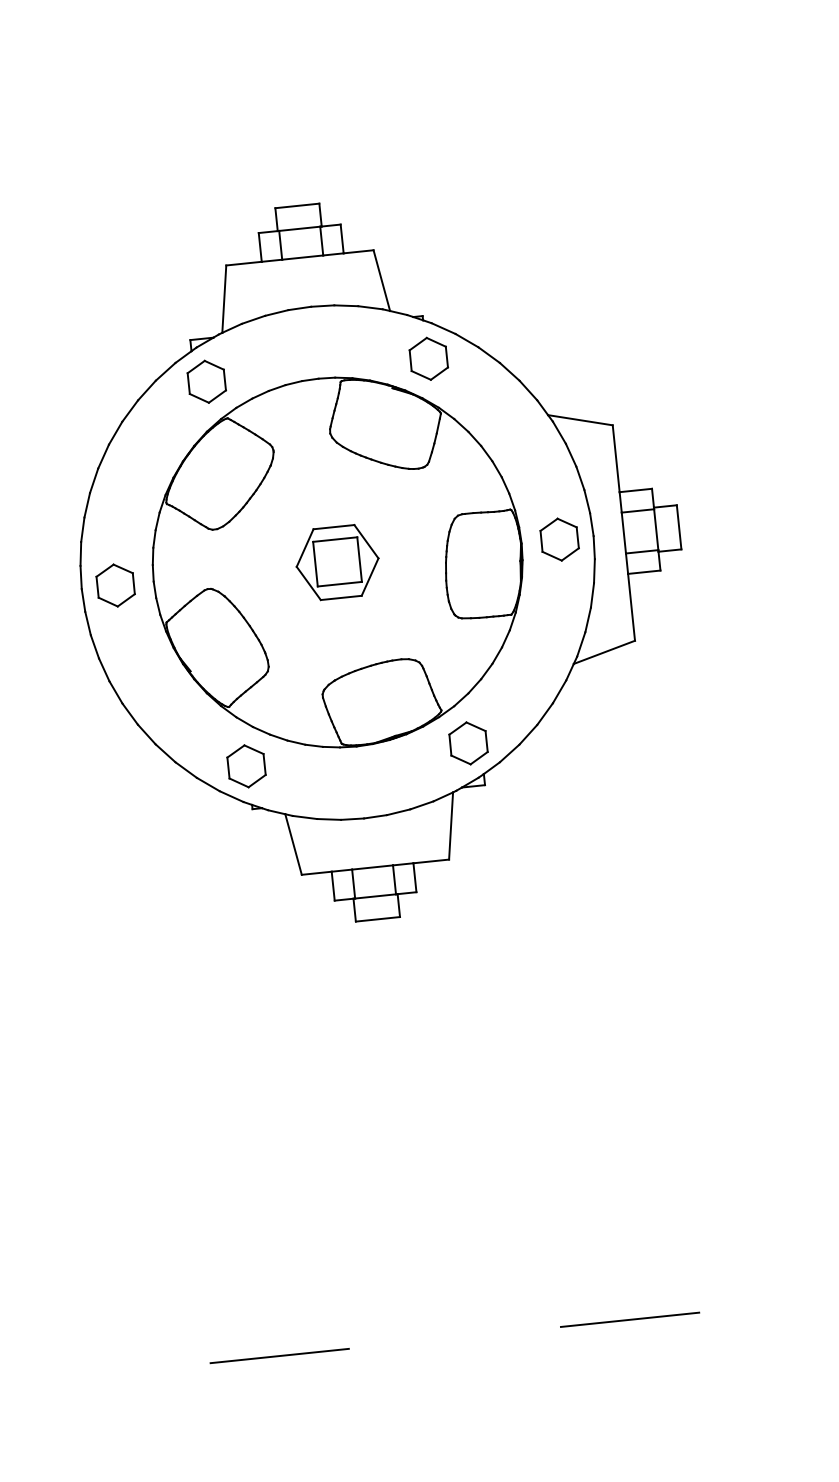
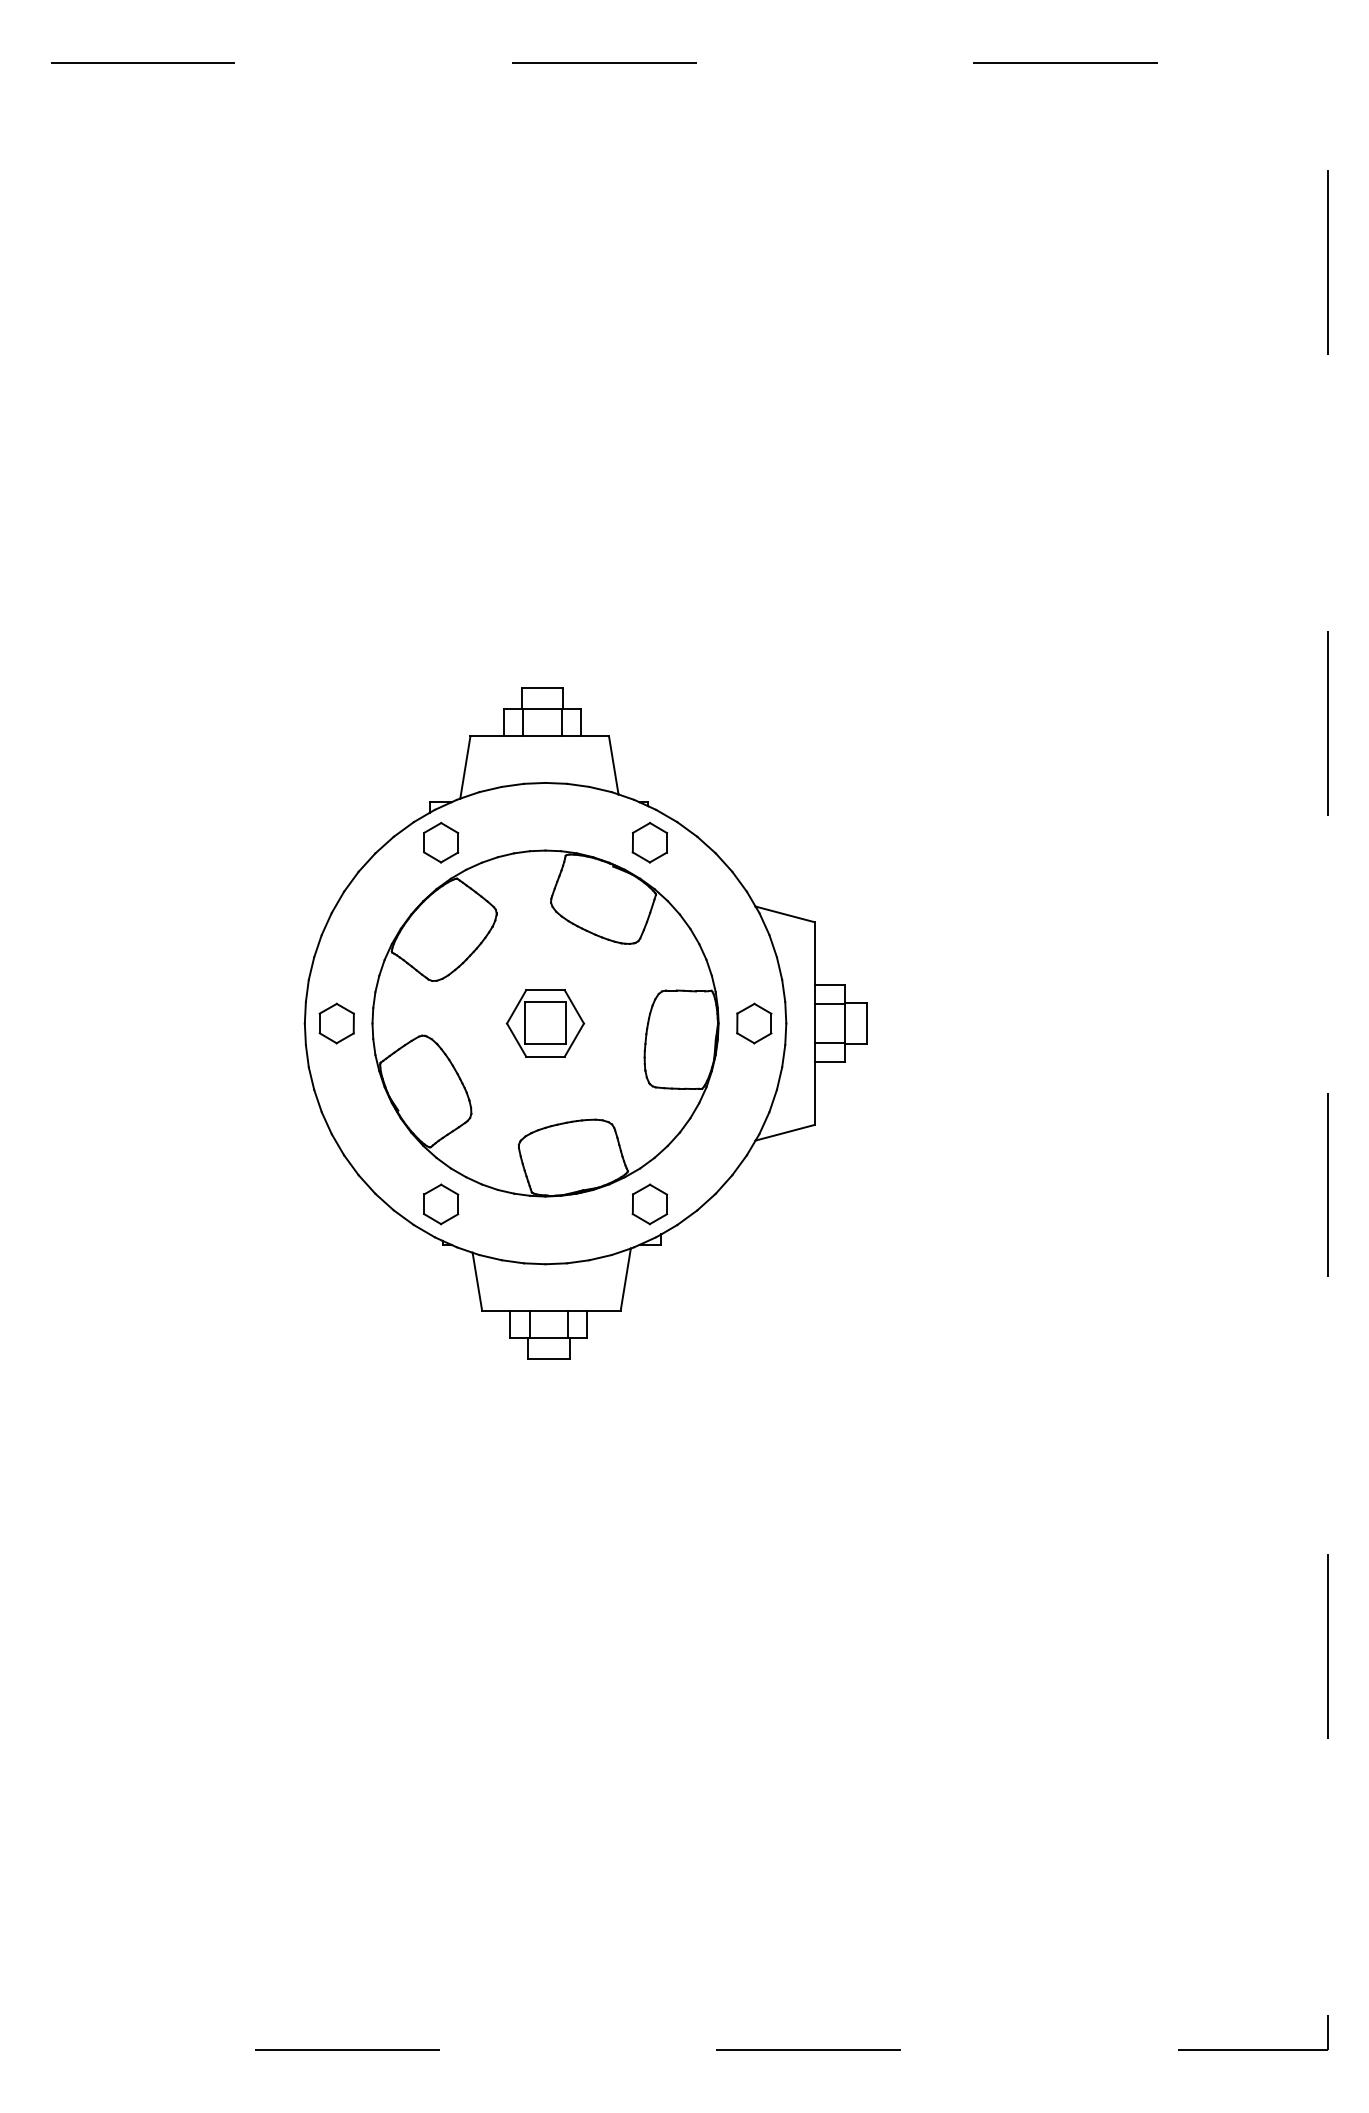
part: (380, 558) -> (585, 1023), size x0.71

